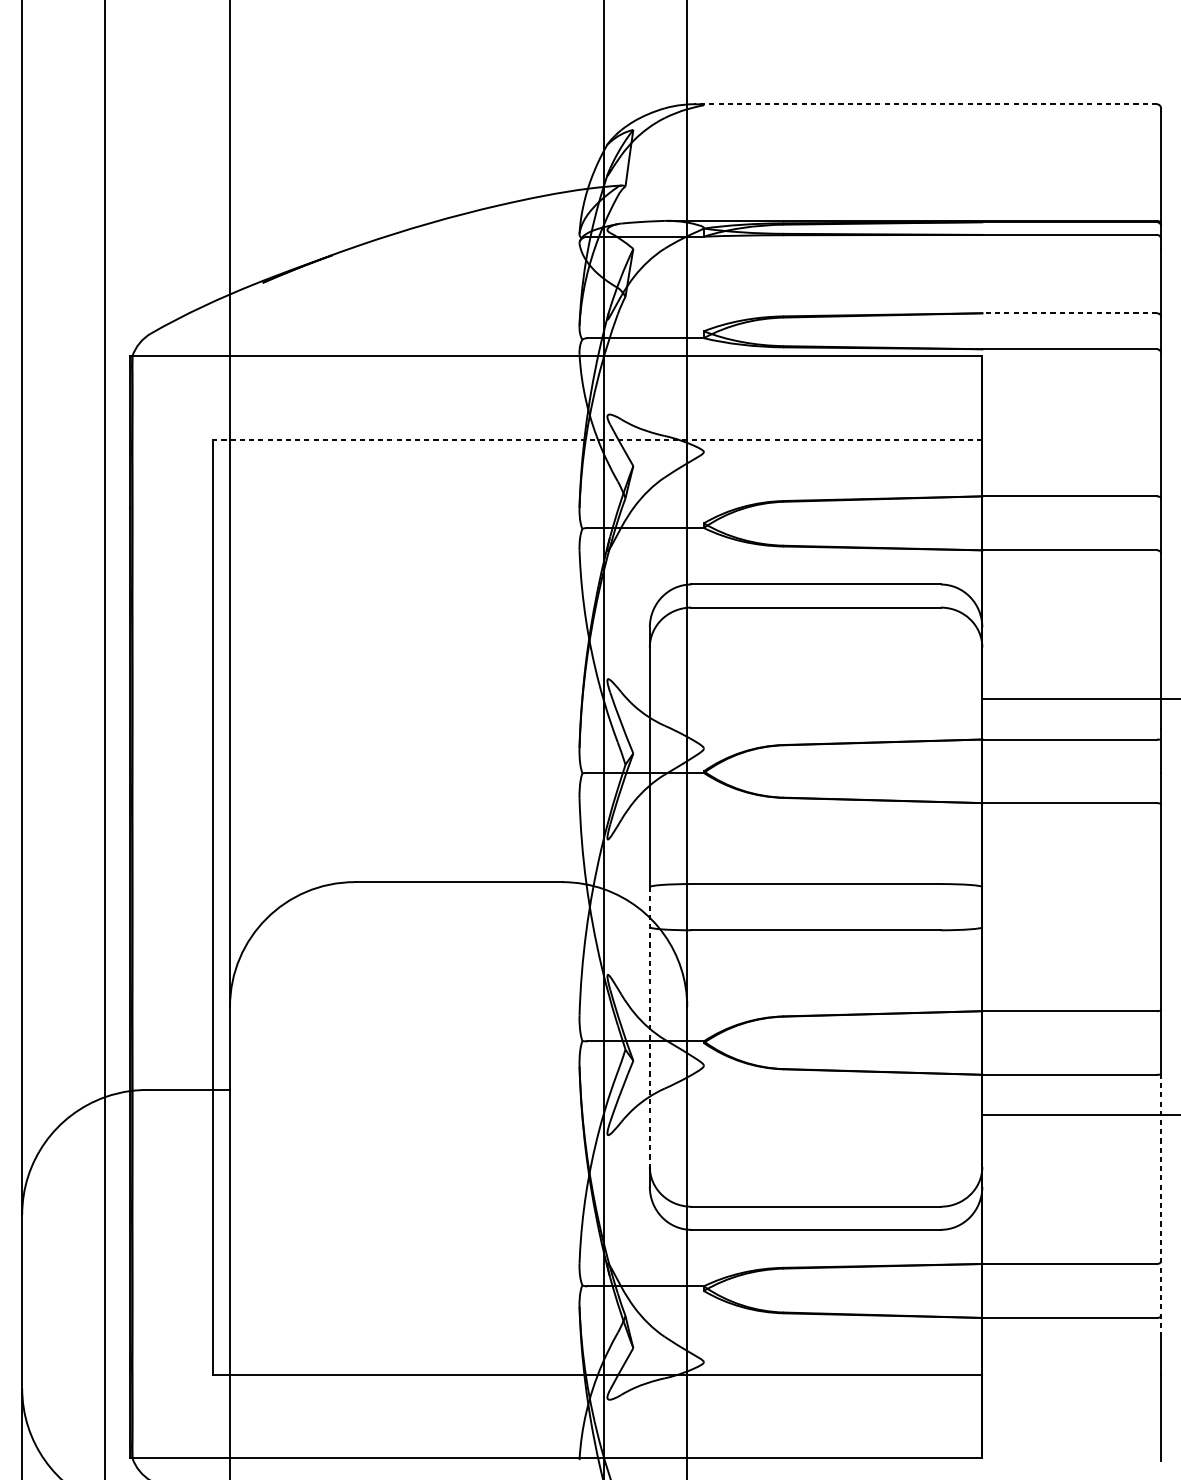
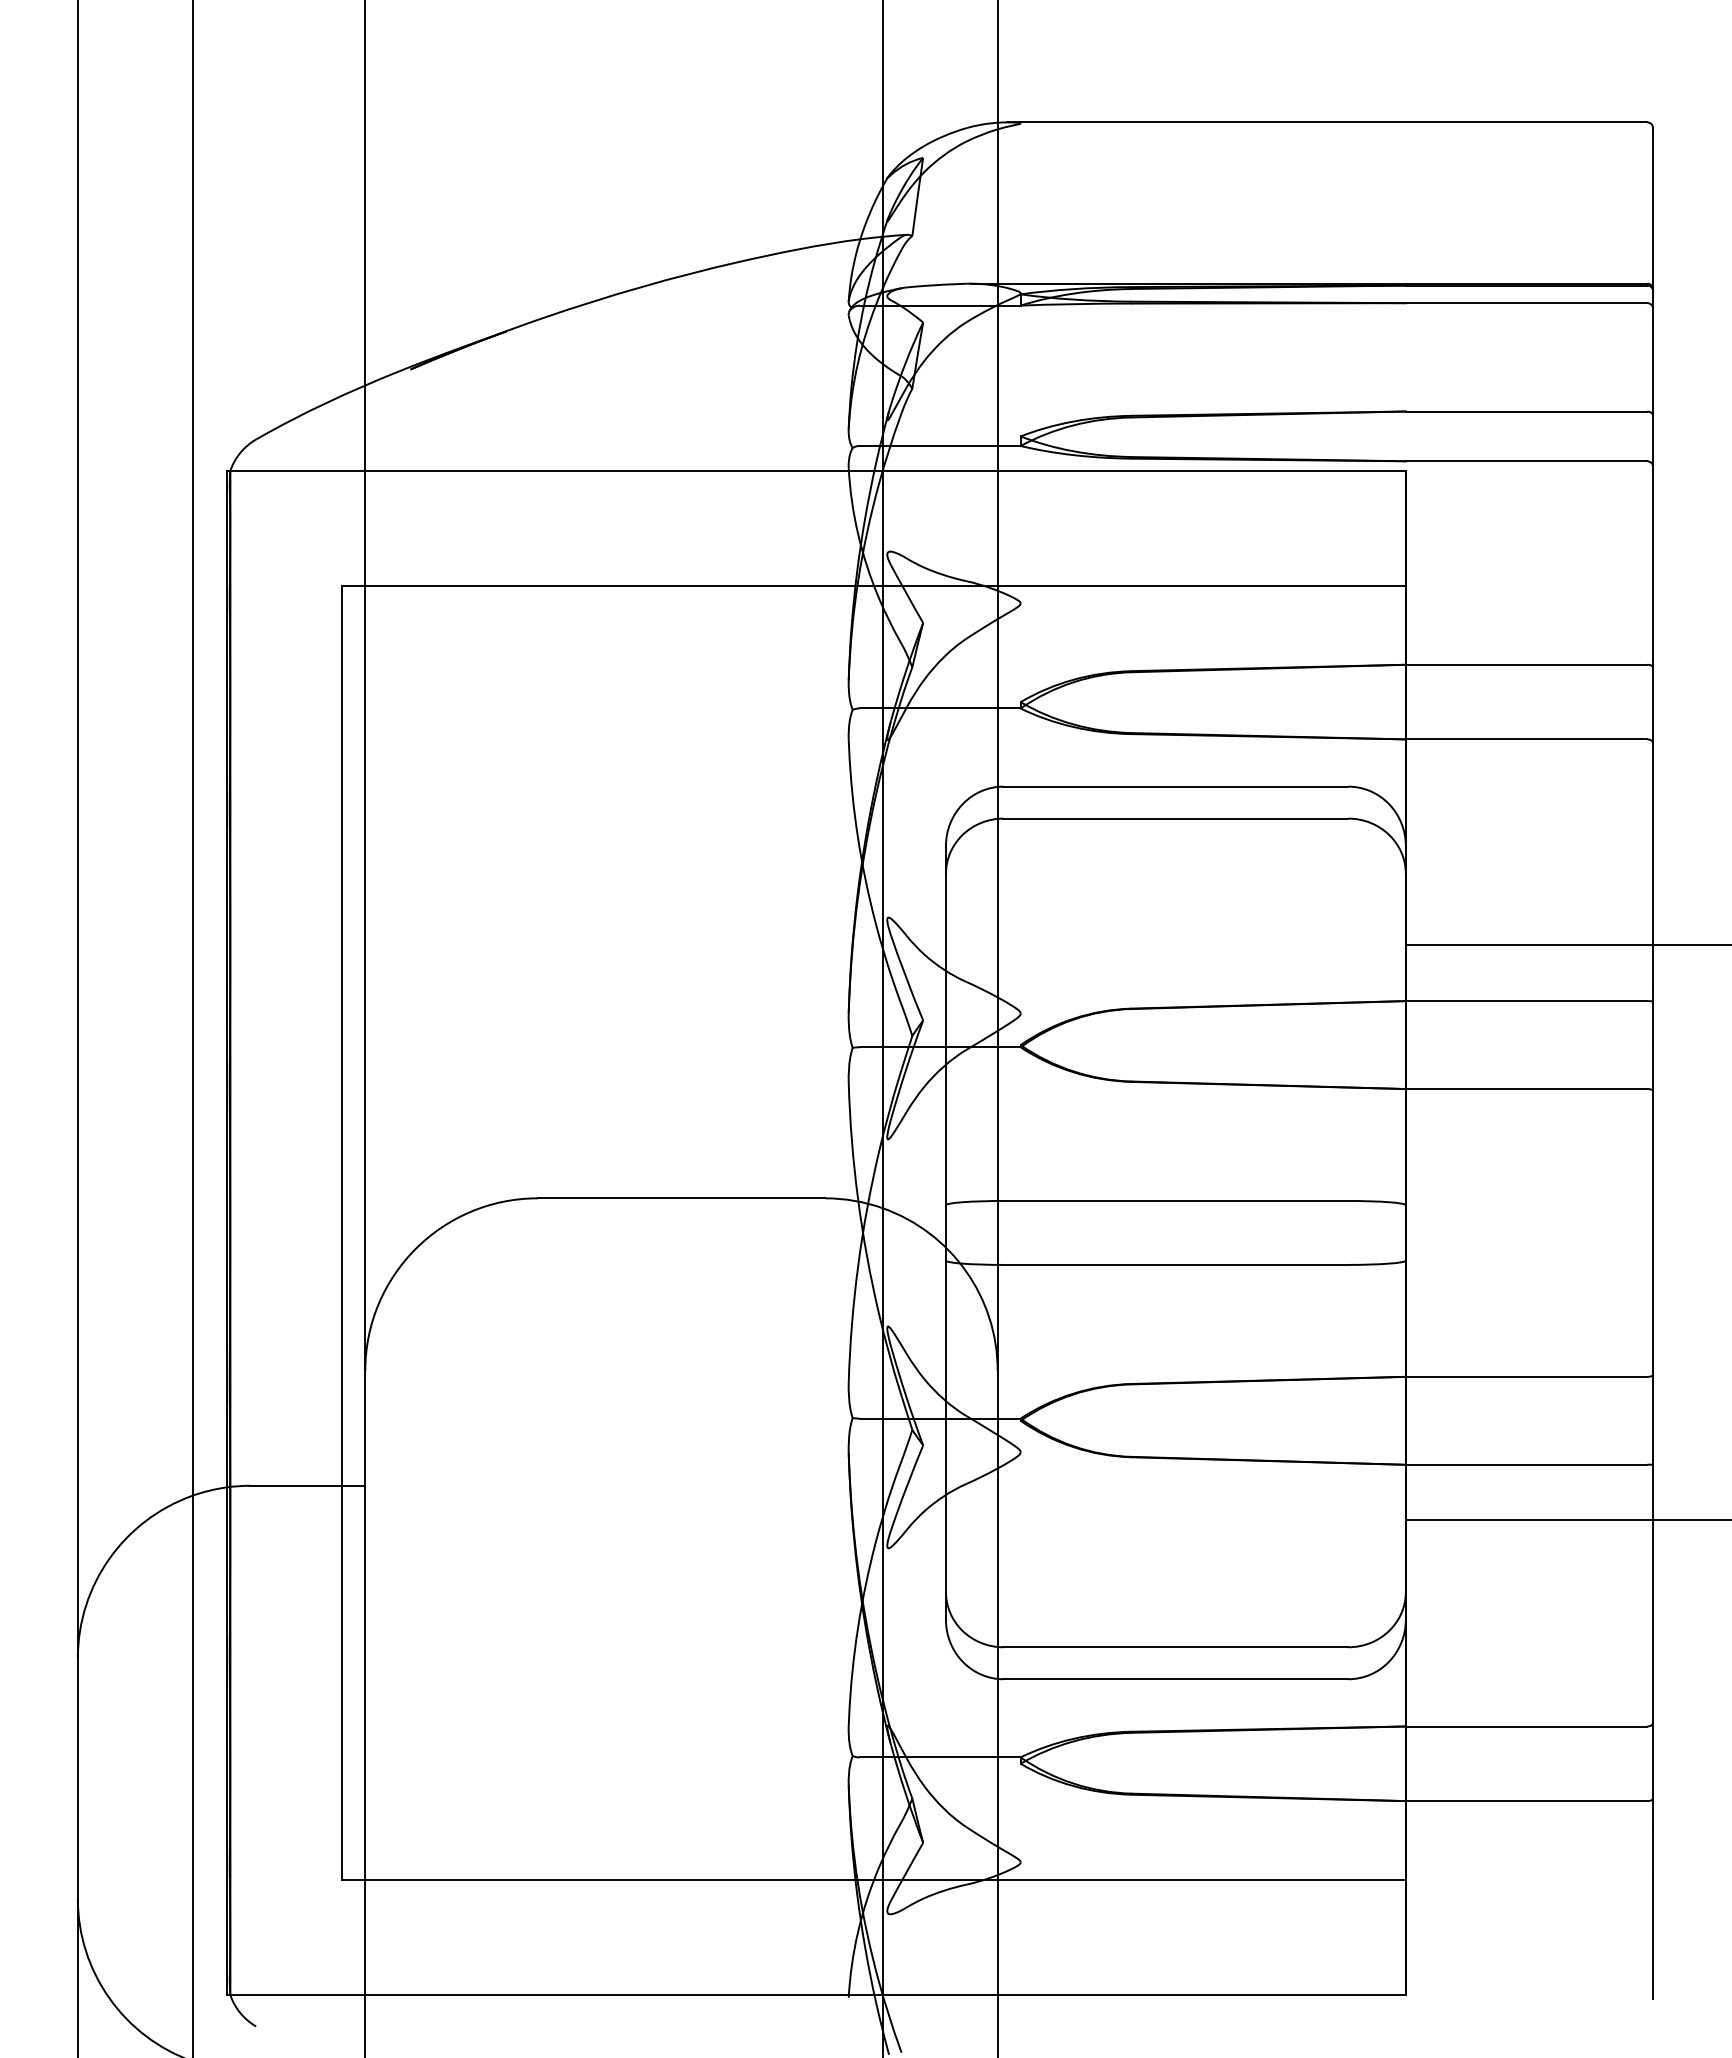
line: (925, 104) -> (1327, 122), dashed -> solid
line: (1069, 313) -> (1526, 411), dashed -> solid
line: (598, 439) -> (874, 586), dashed -> solid
line: (649, 1027) -> (945, 1399), dashed -> solid
line: (1161, 1205) -> (1653, 1645), dashed -> solid

